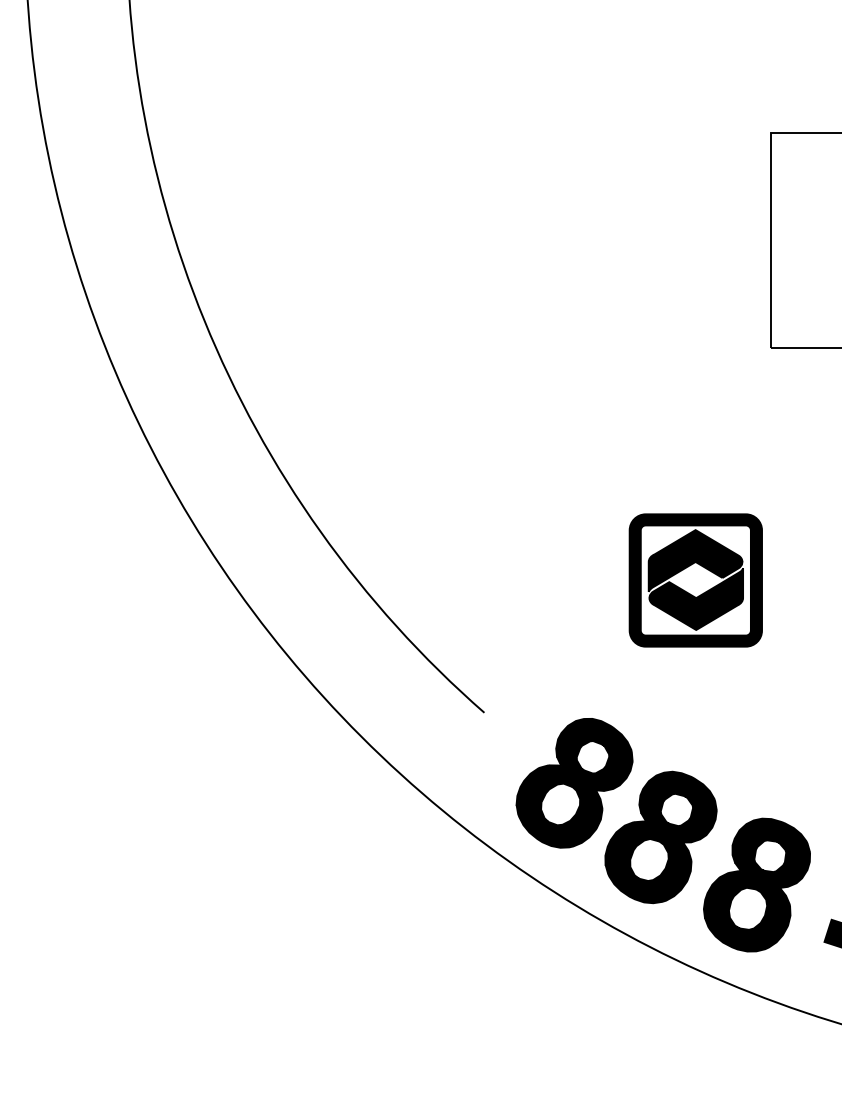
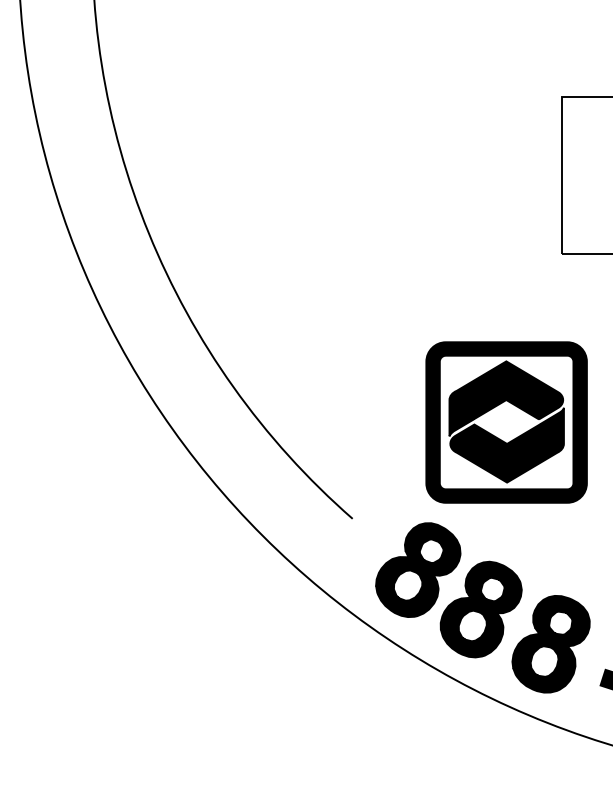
part: (695, 580) -> (506, 422), size x1.67

